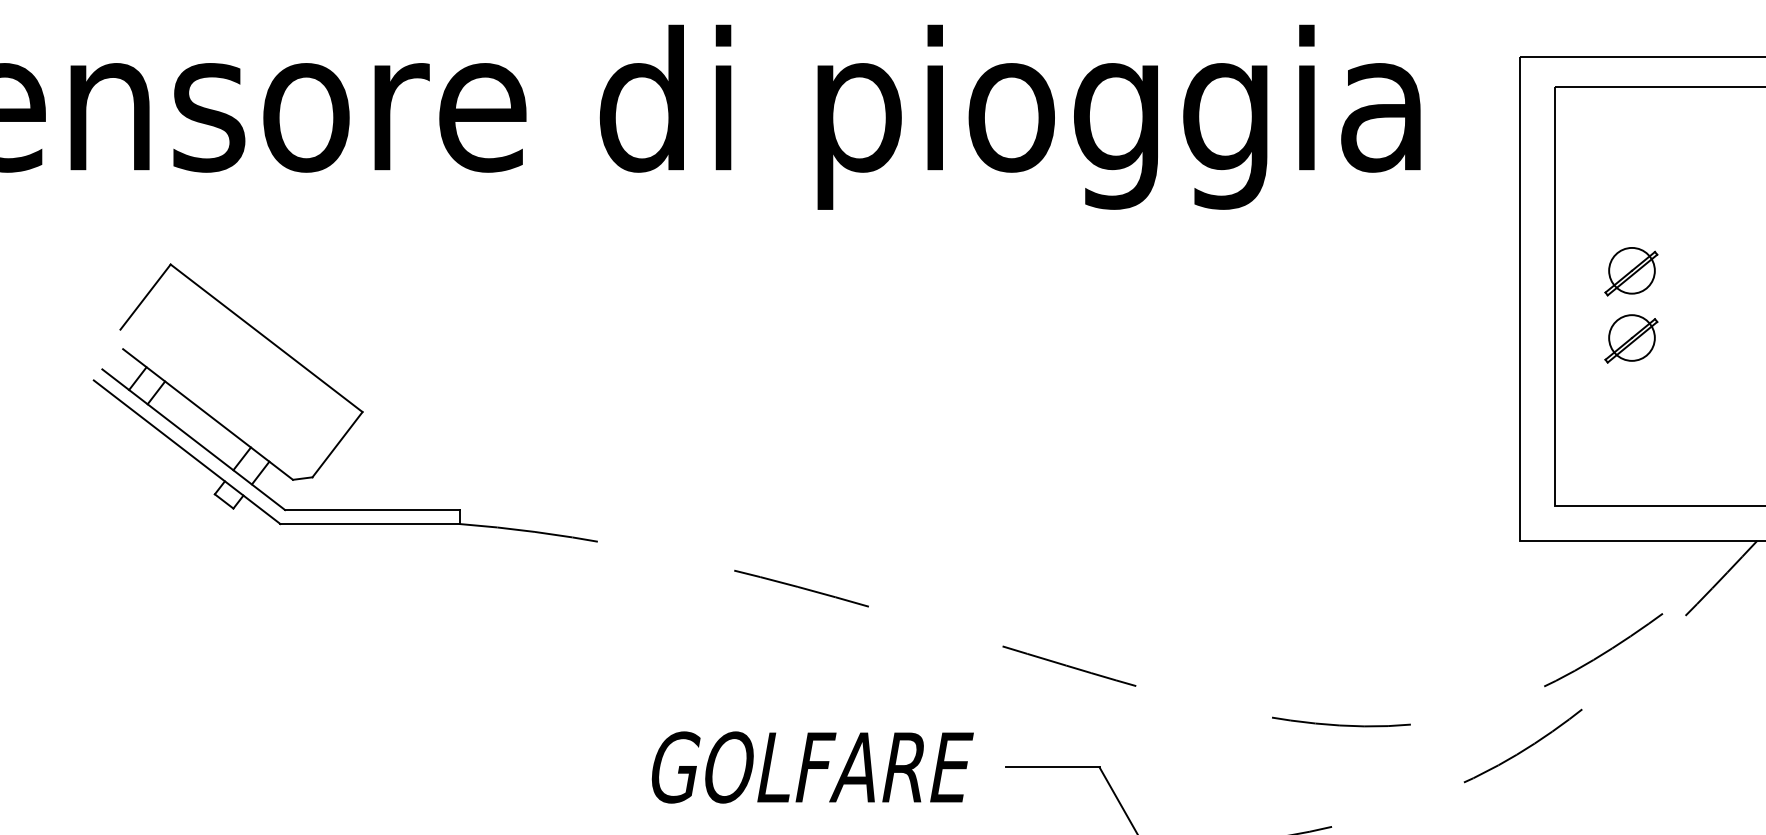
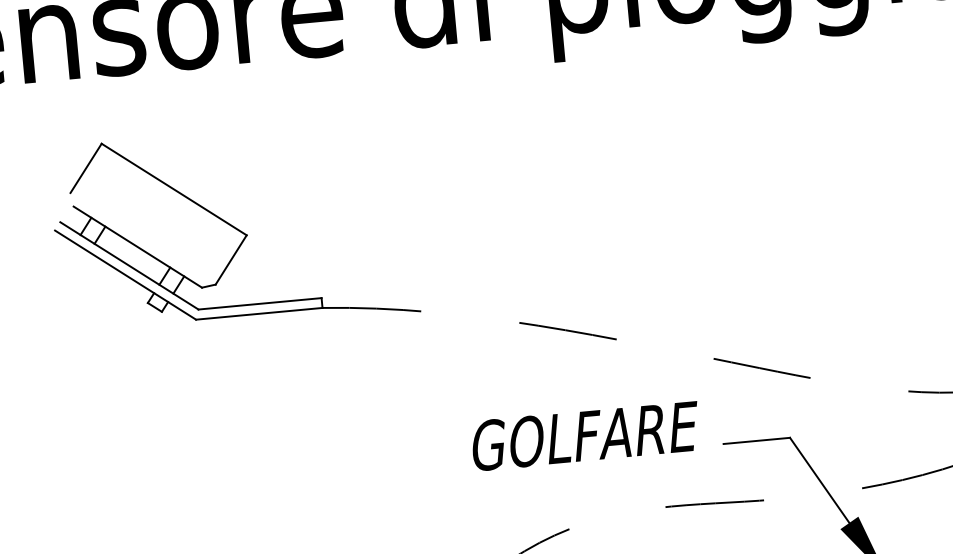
text: (812, 767) -> (585, 436), moved

